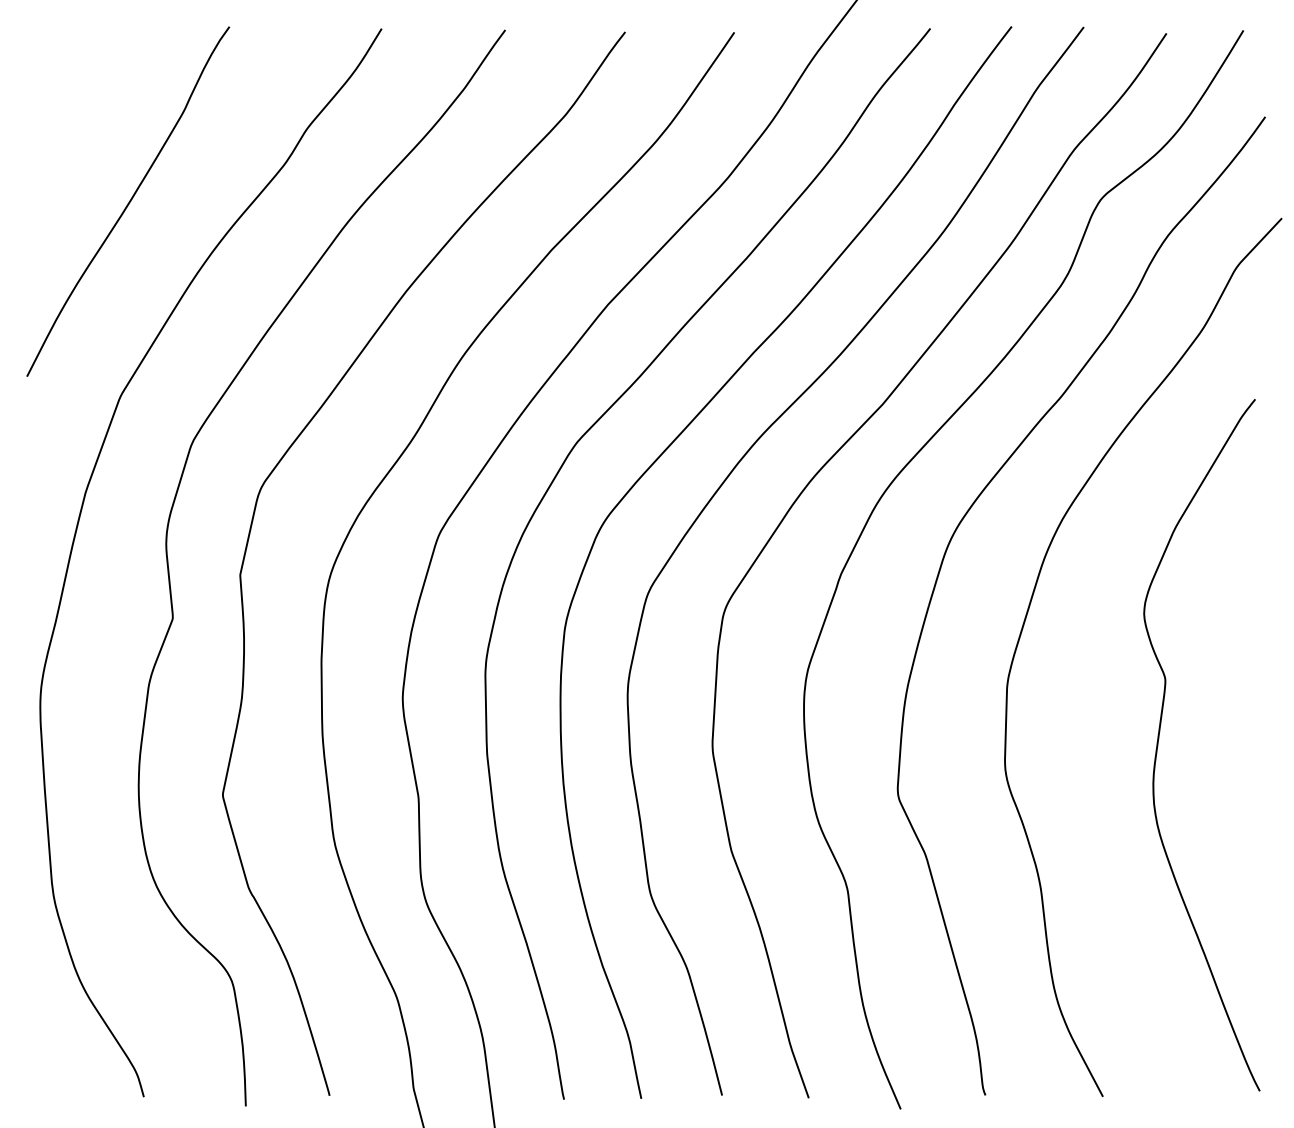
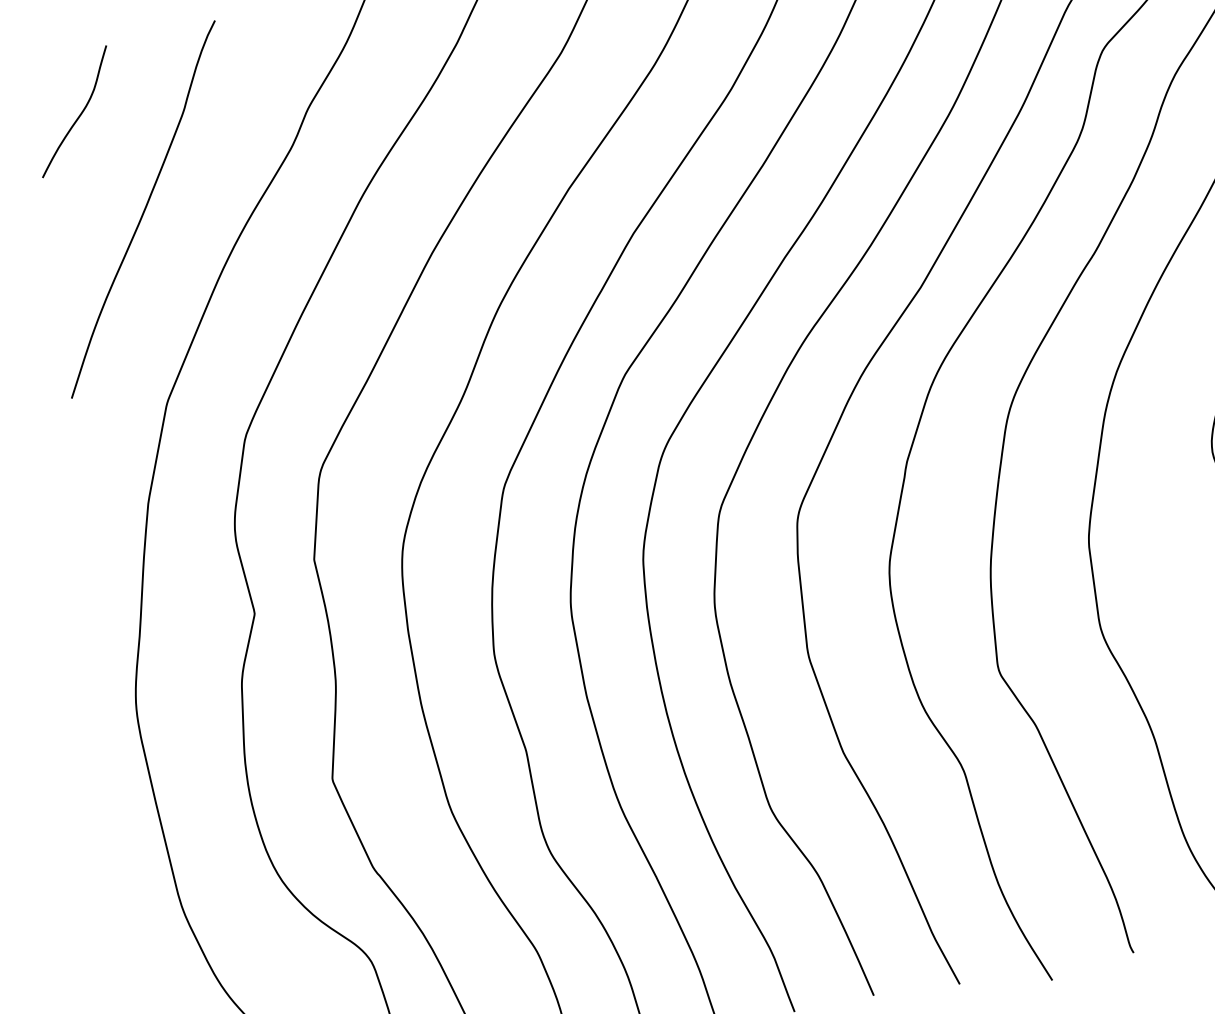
curve: (80, 97) -> (79, 114), added

